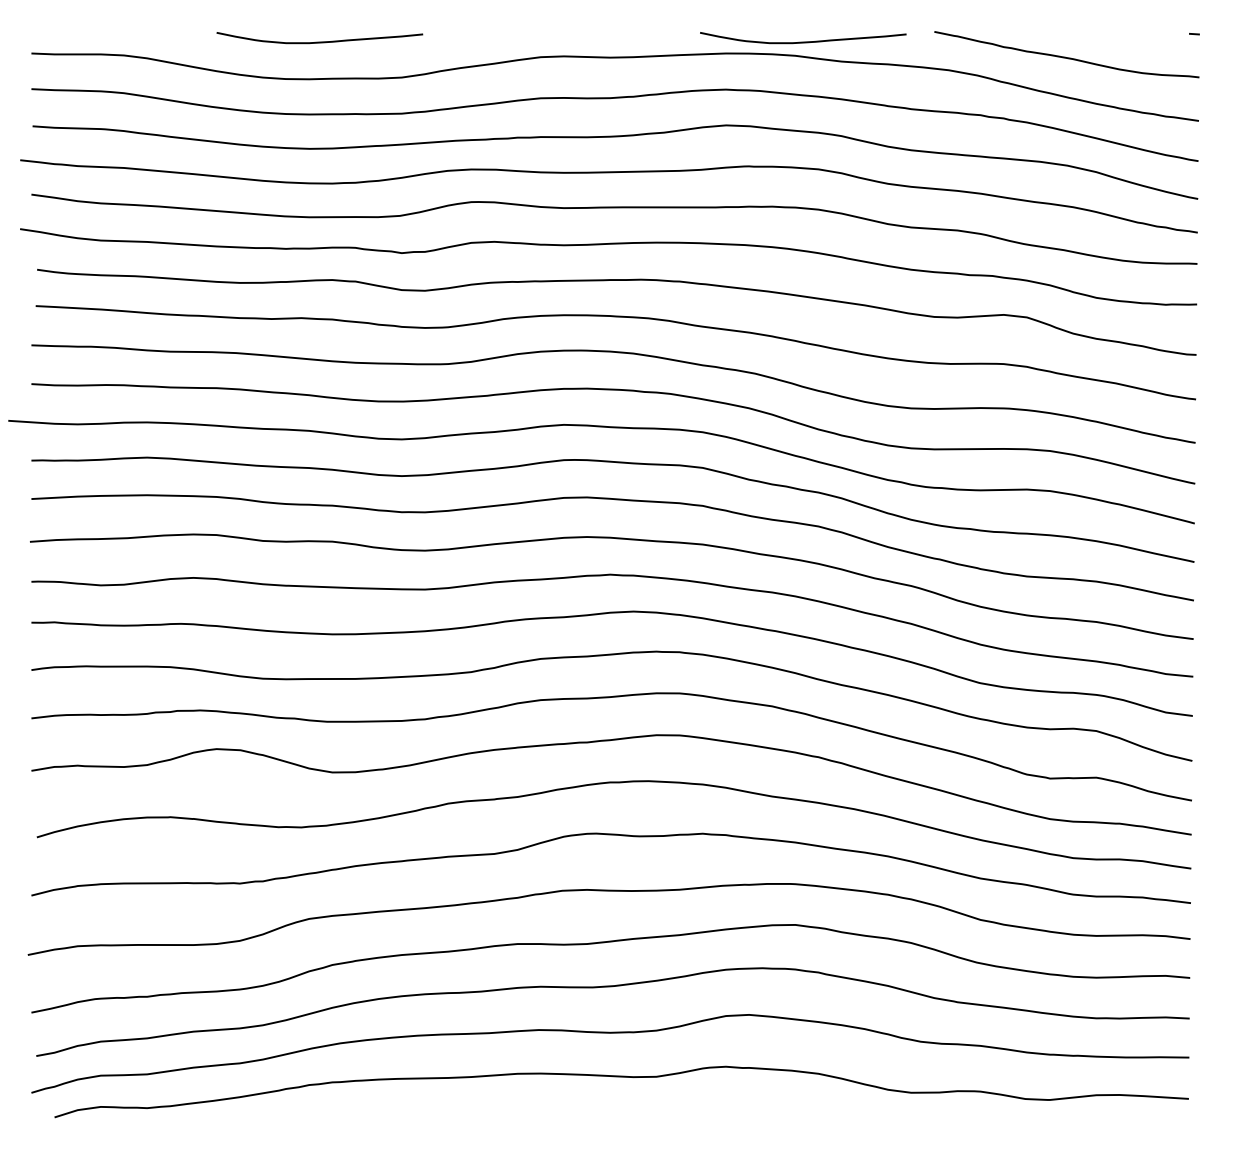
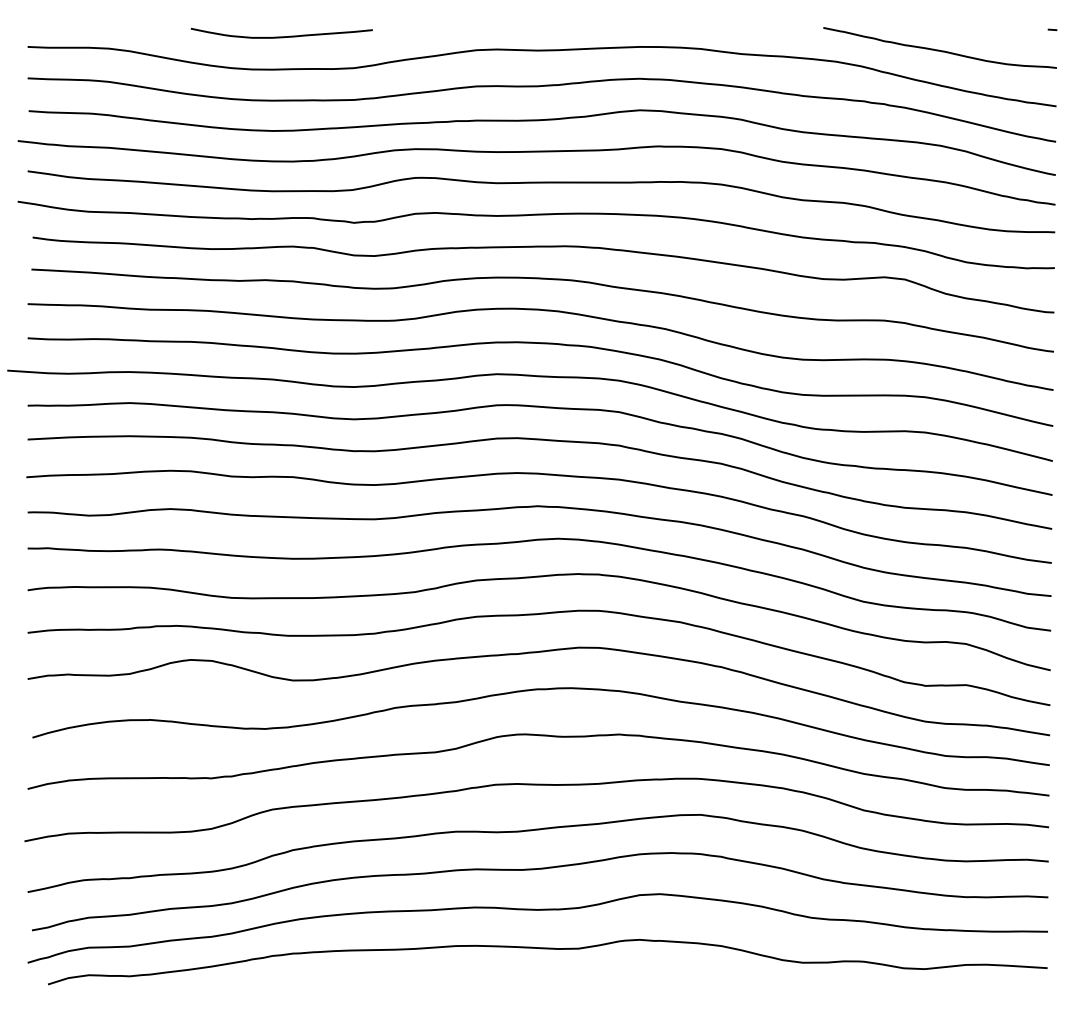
curve: (802, 41) -> (707, 36), removed

